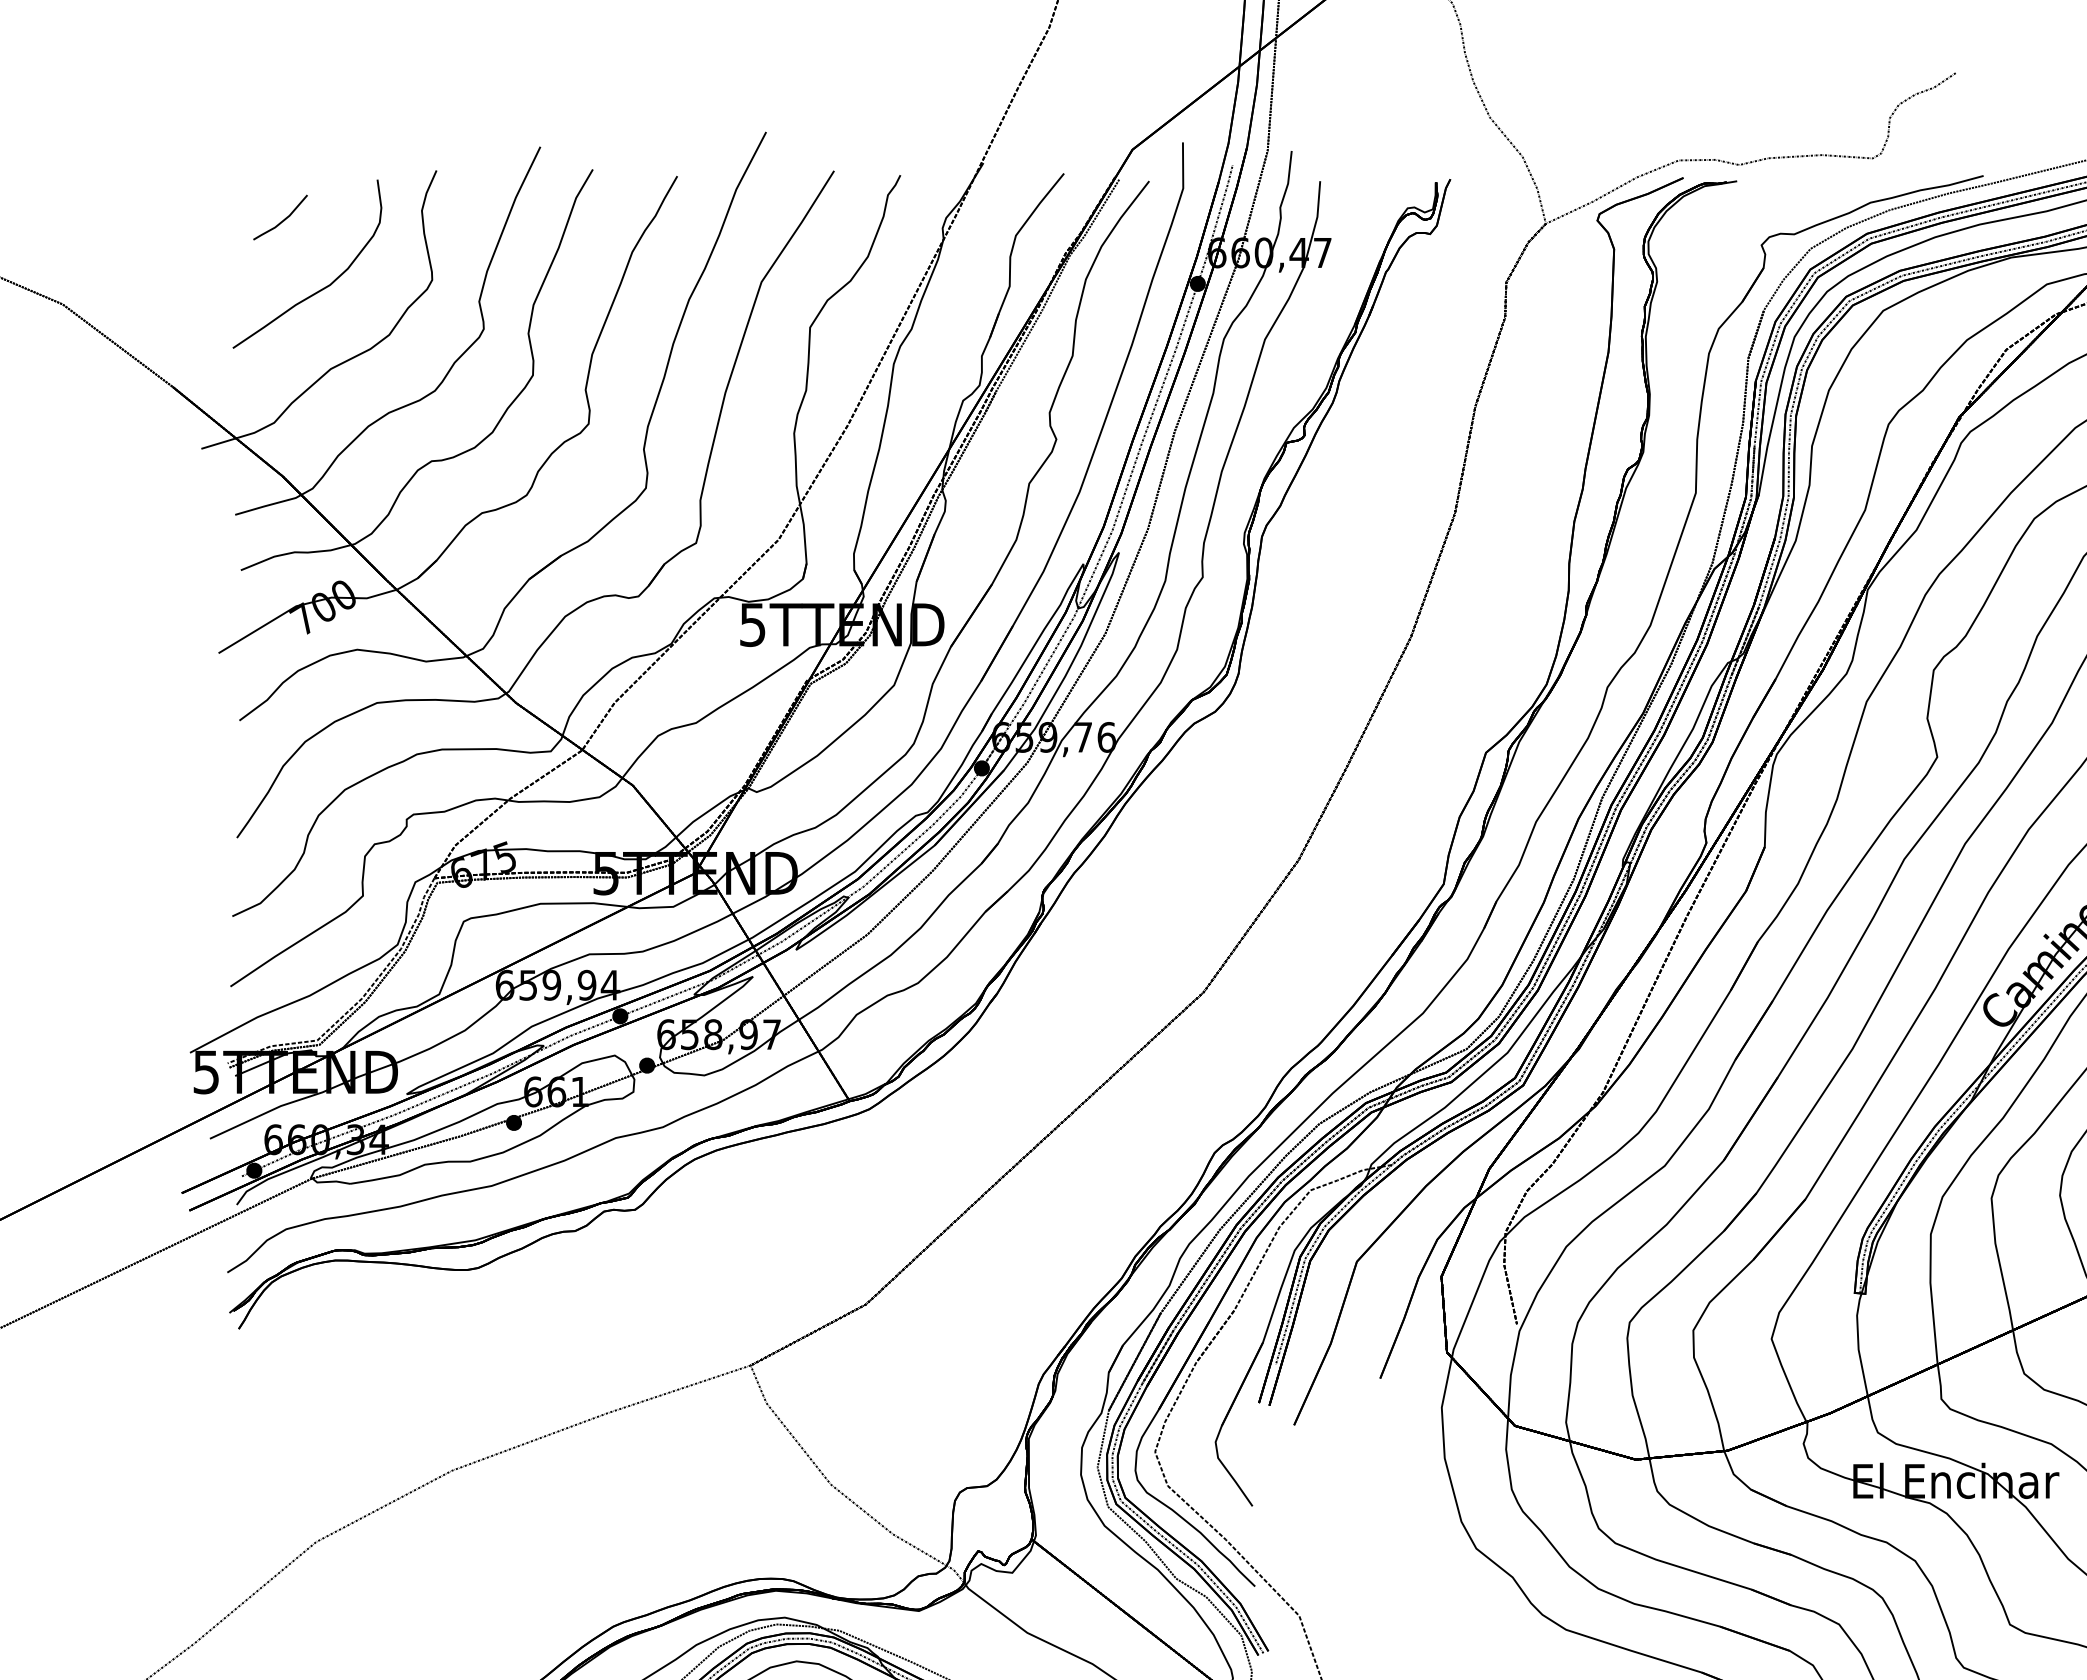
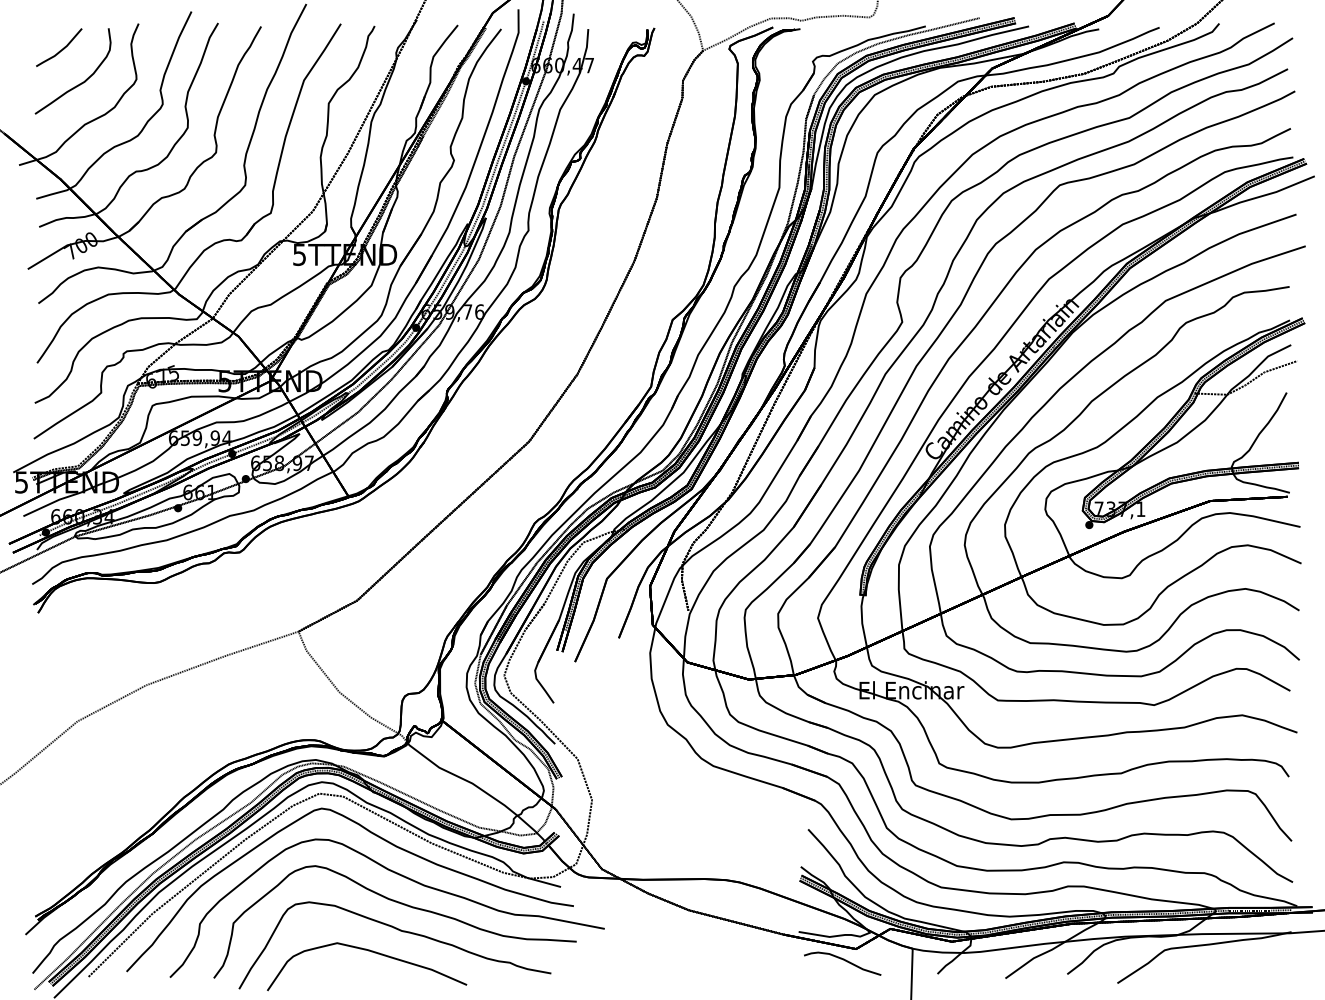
part: (280, 217) -> (59, 47), size x1.67

